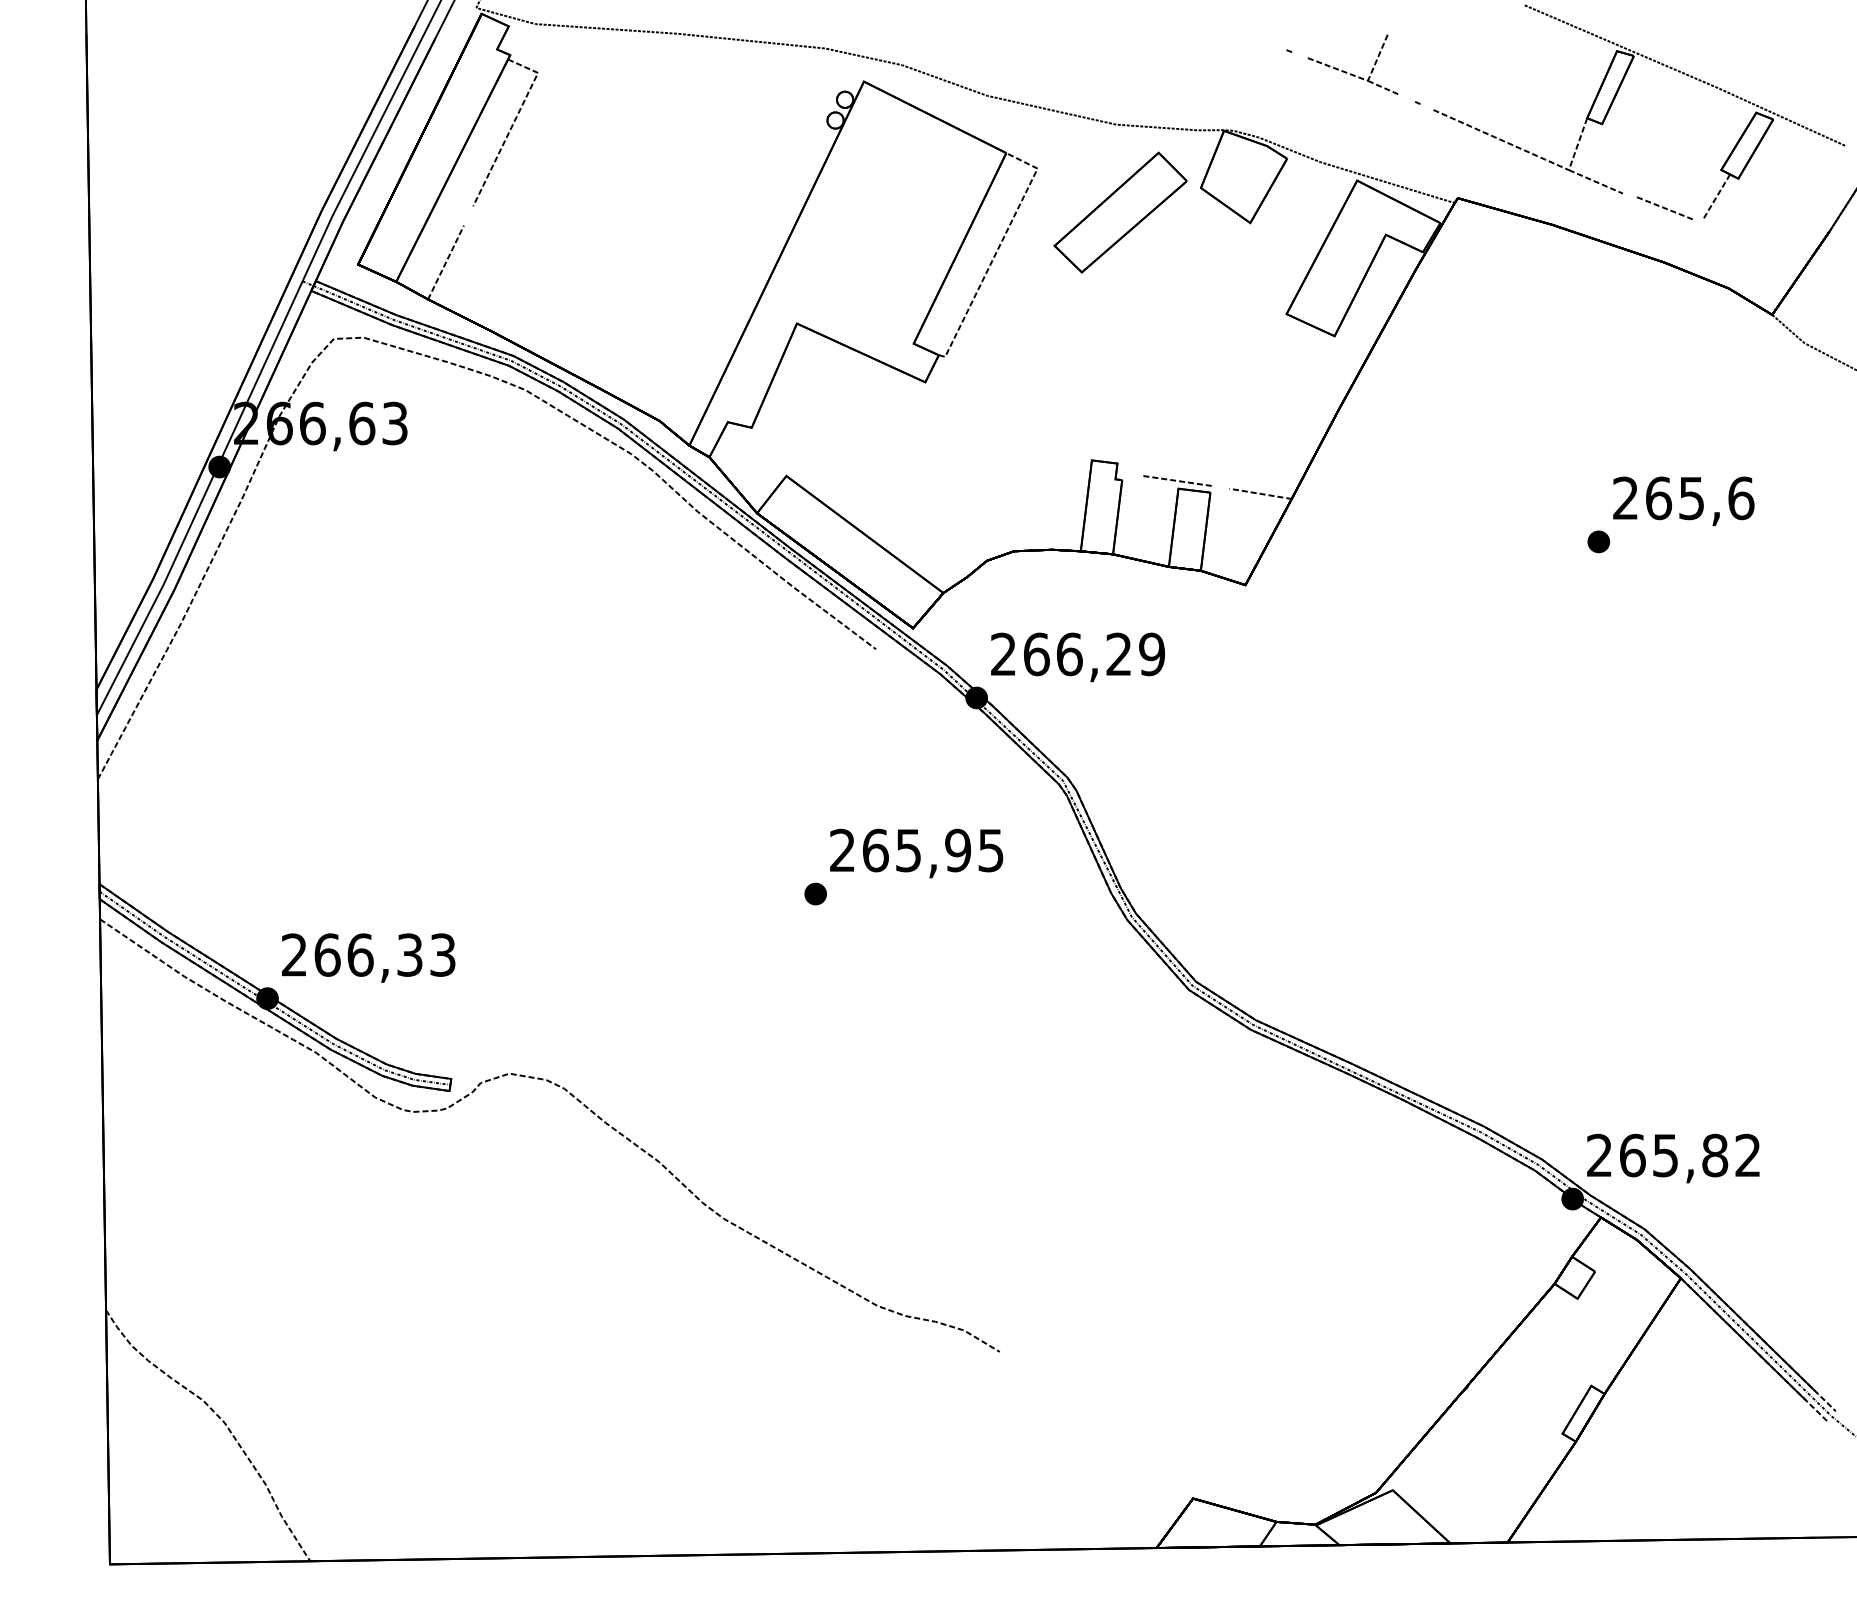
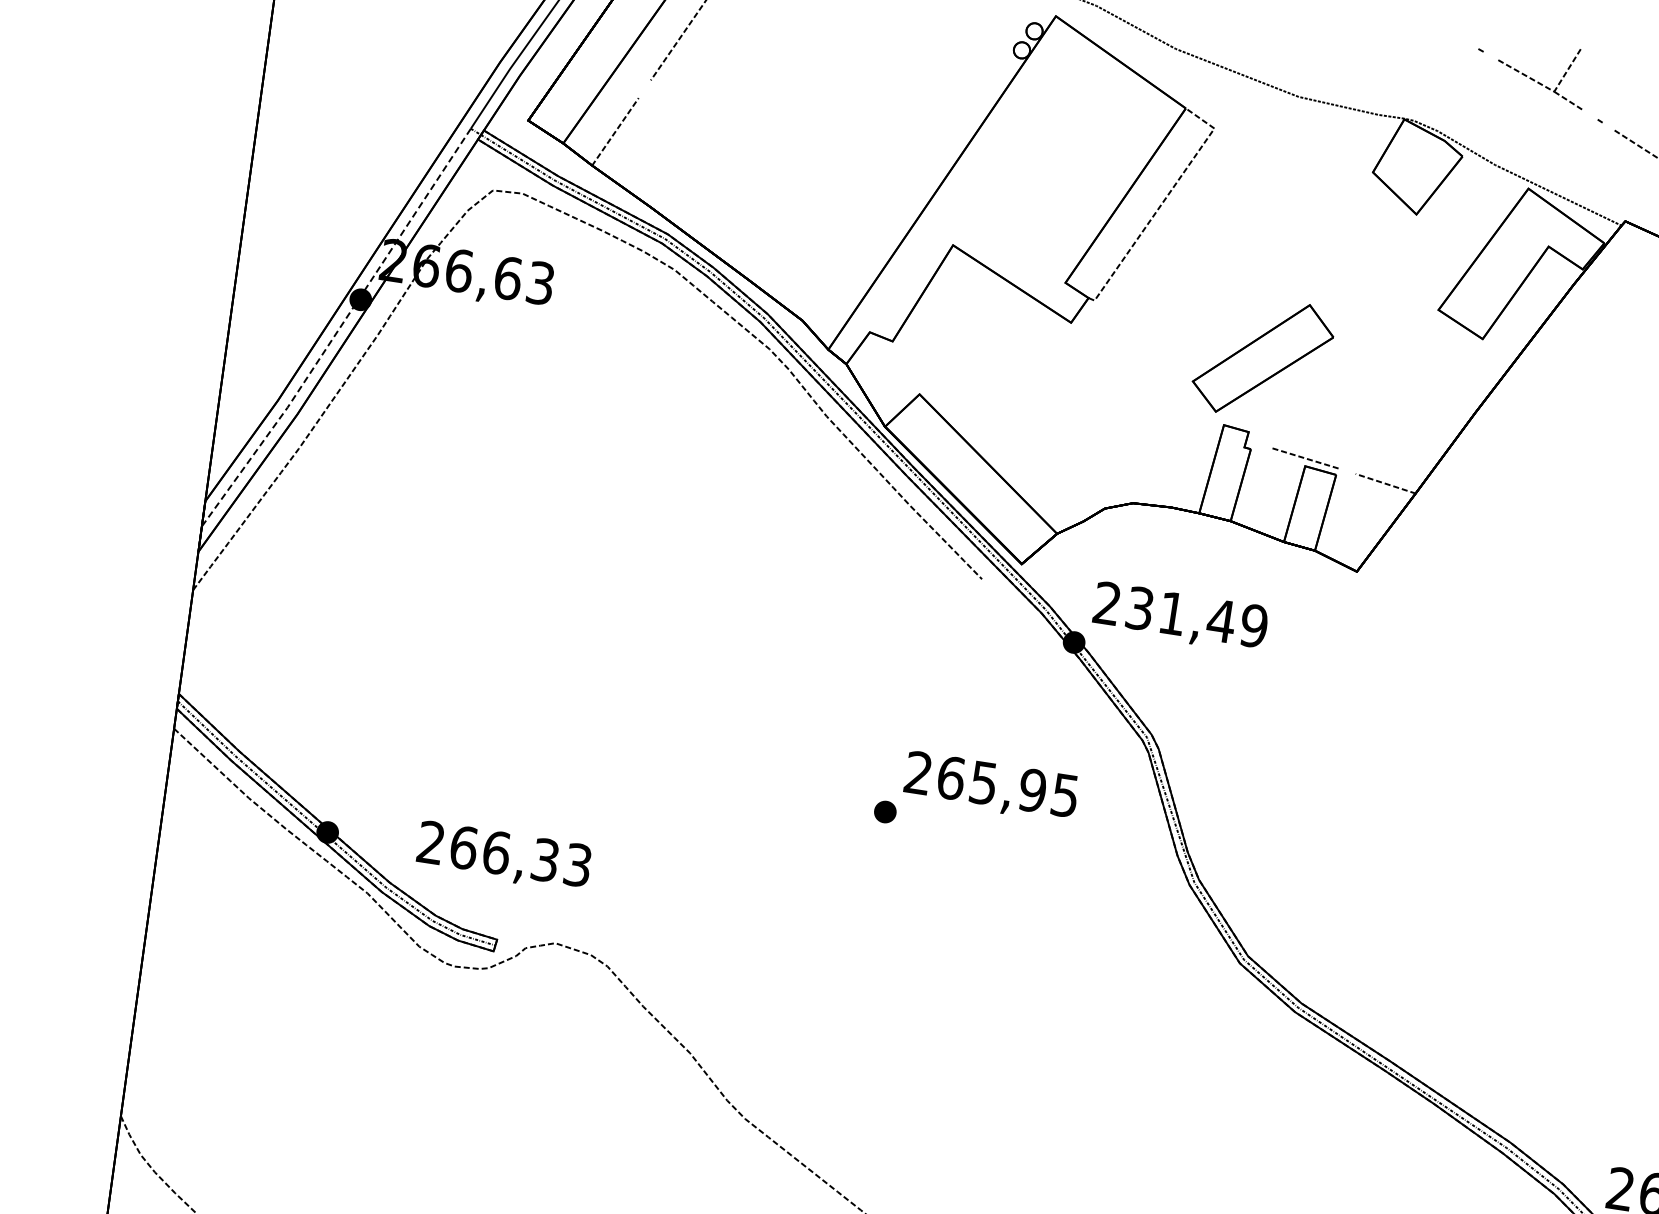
part: (1120, 212) -> (1263, 358), moved
line: (202, 500) -> (338, 330), solid -> dashed
text: (1078, 654) -> (1181, 614), 266,29 -> 231,49
text: (368, 957) -> (504, 856), moved

